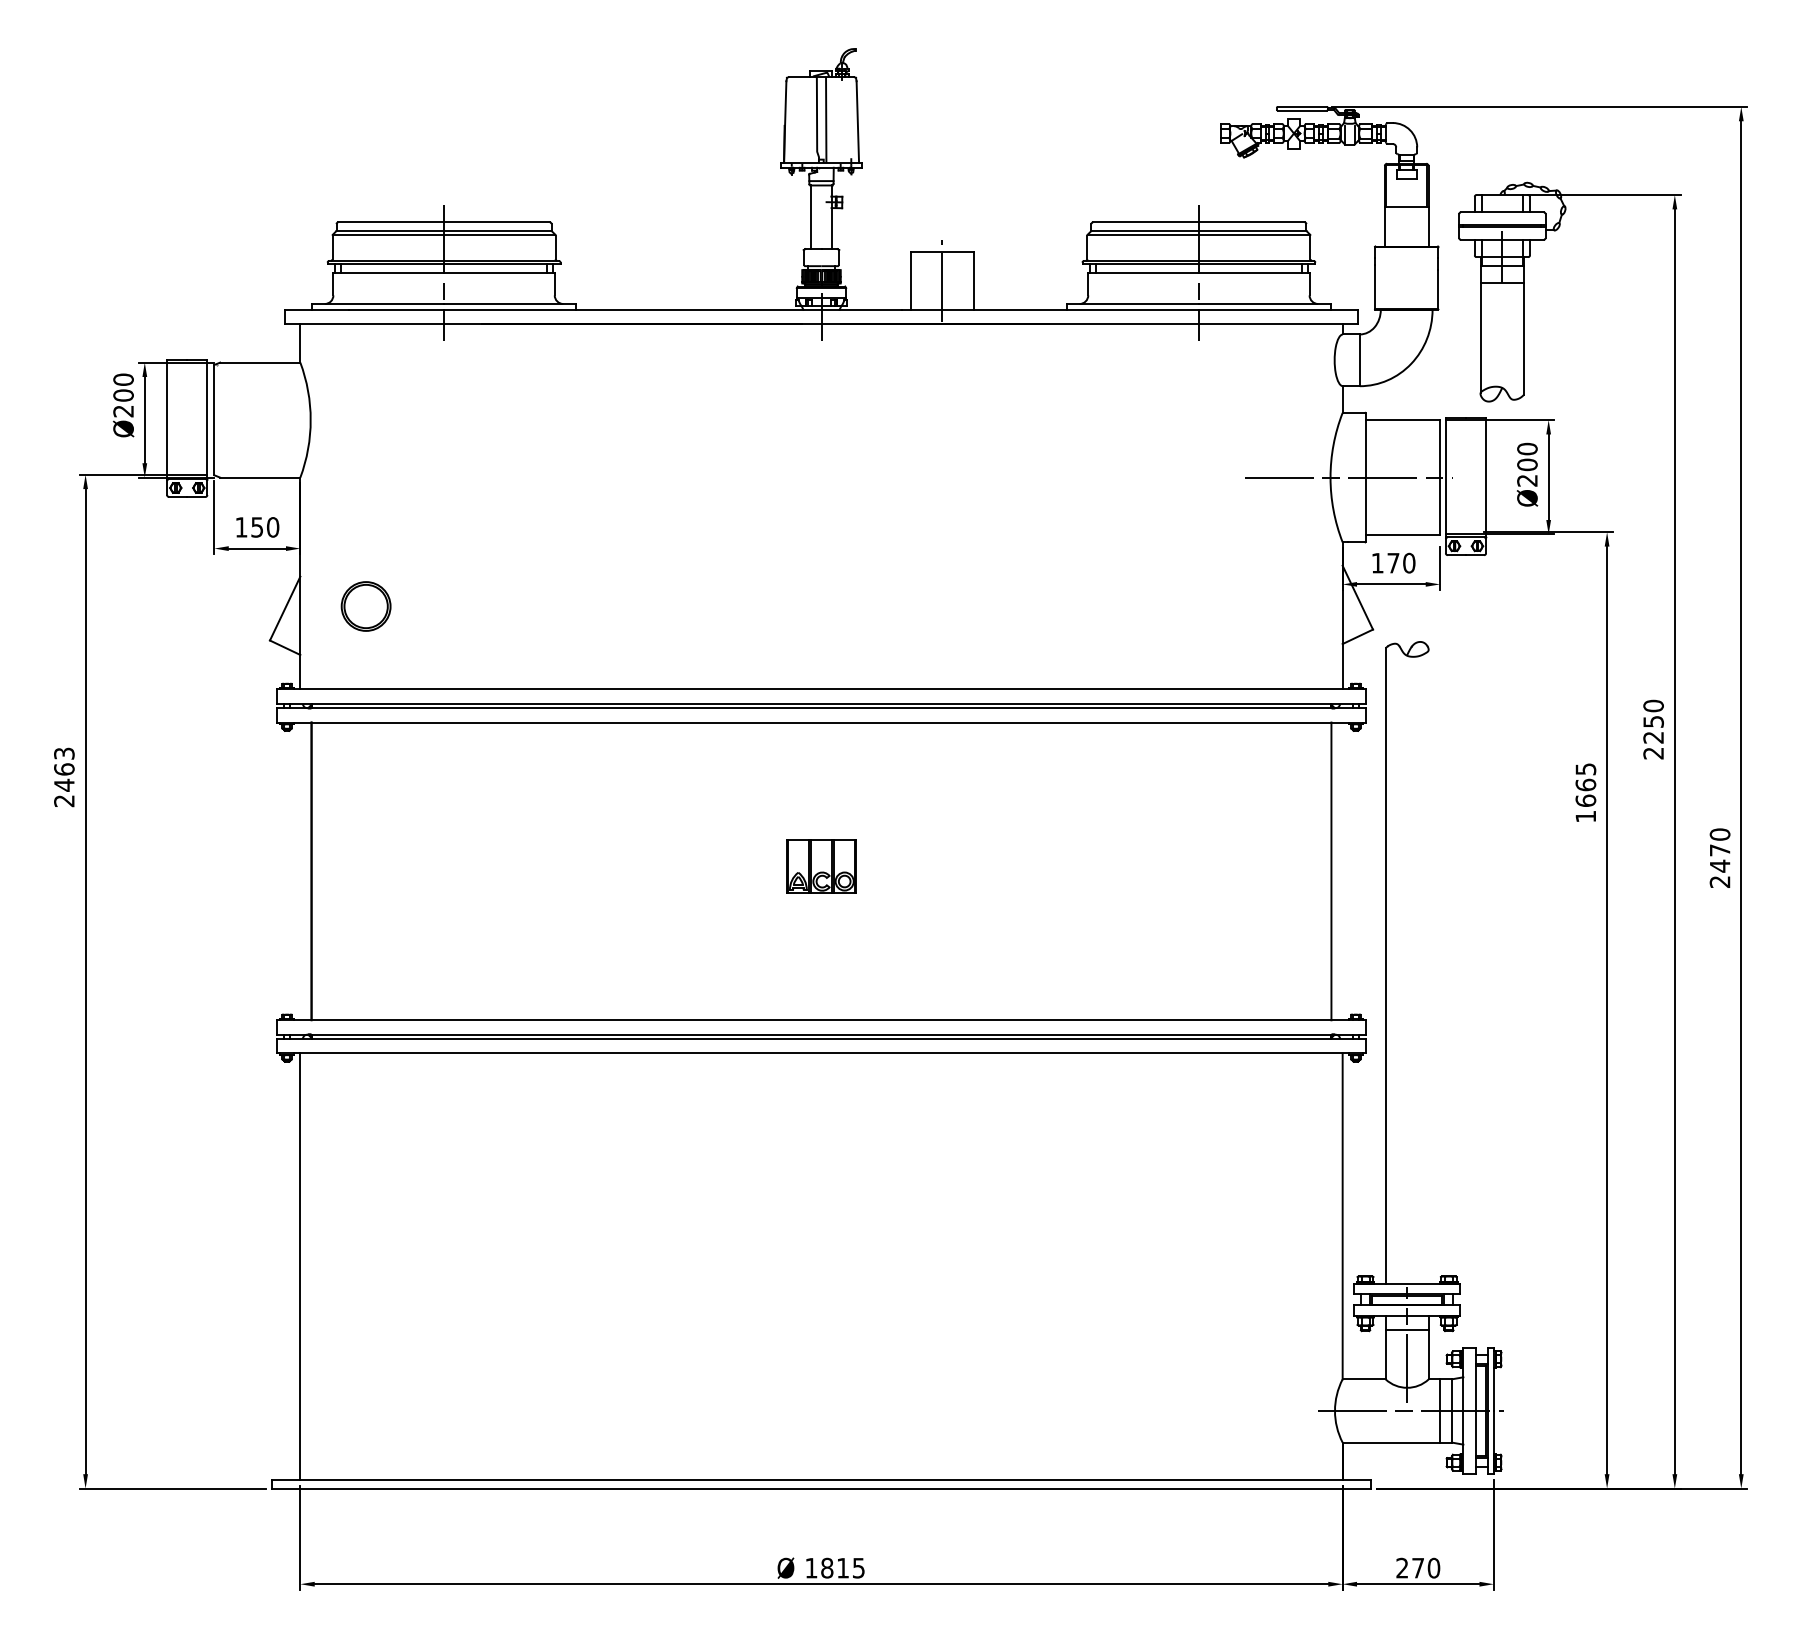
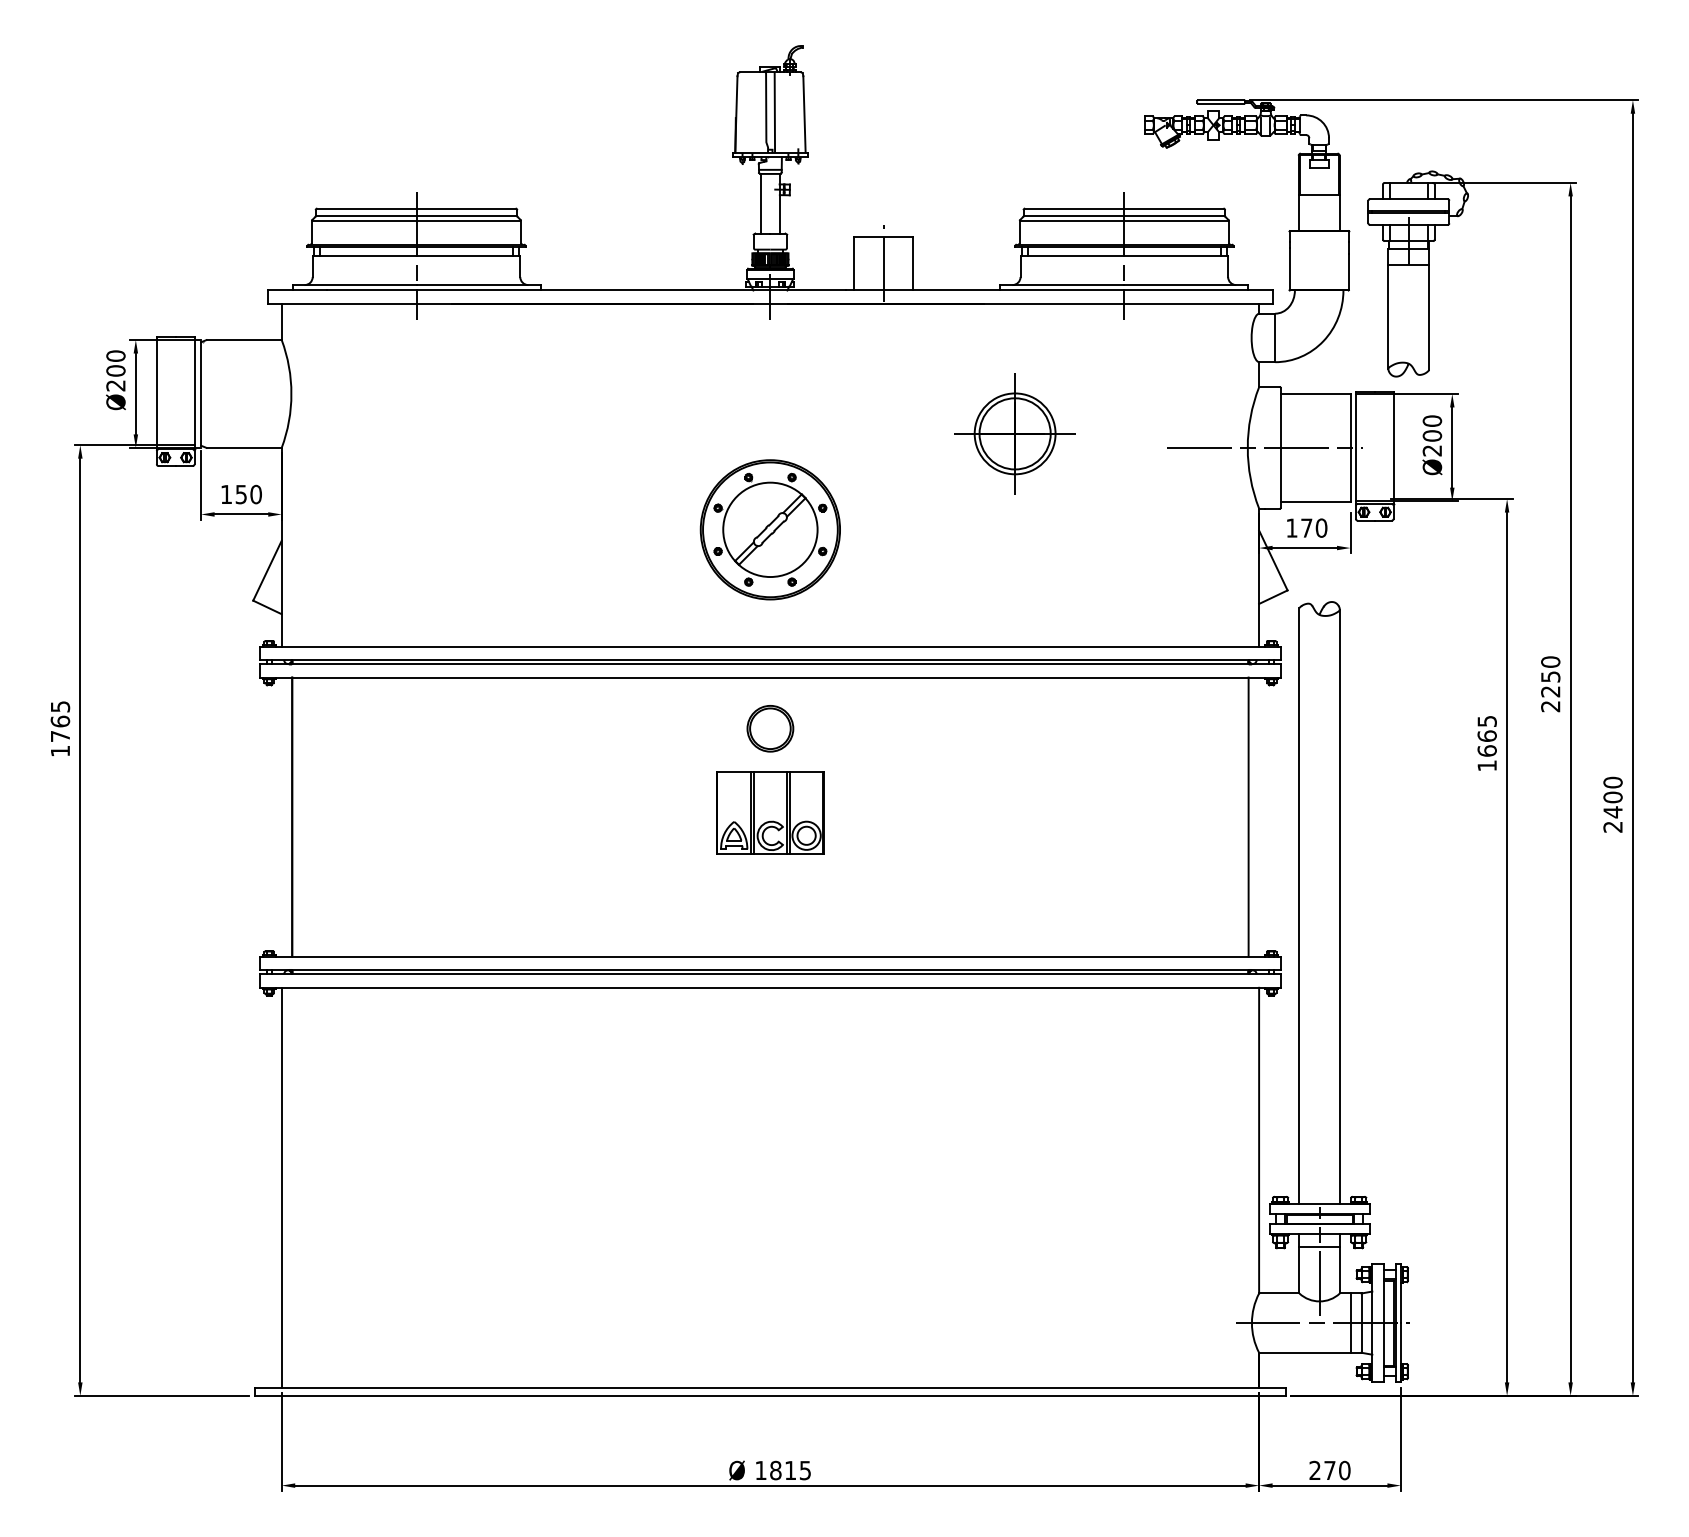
part: (1081, 462) -> (1014, 433), added
part: (820, 564) -> (769, 529), added
part: (366, 606) -> (770, 728), moved
text: (63, 776) -> (59, 728), 2463 -> 1765
text: (1719, 850) -> (1612, 797), 2470 -> 2400
part: (821, 866) -> (770, 812), size x1.67
line: (1428, 966) -> (1339, 906), added

